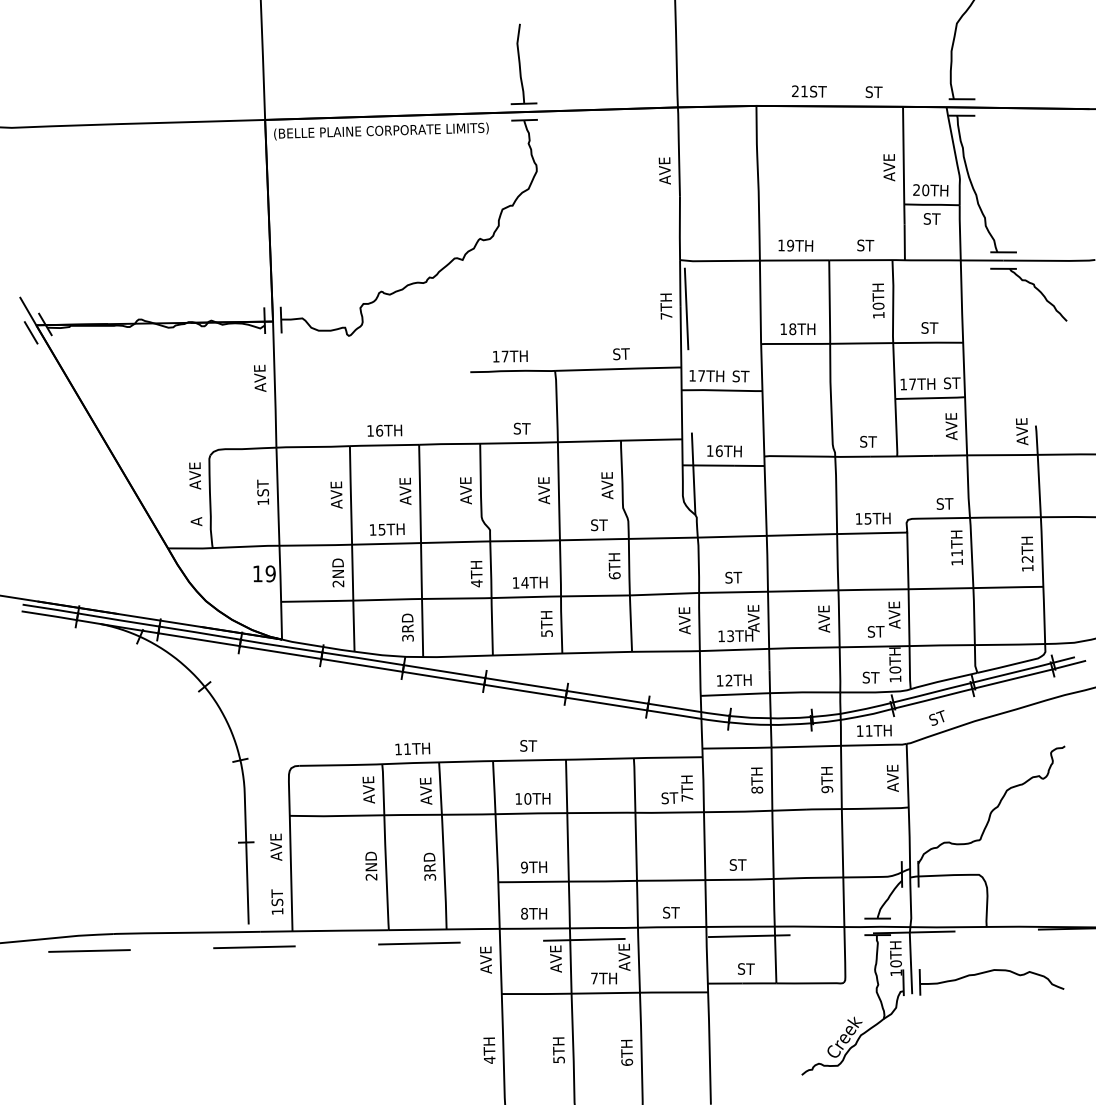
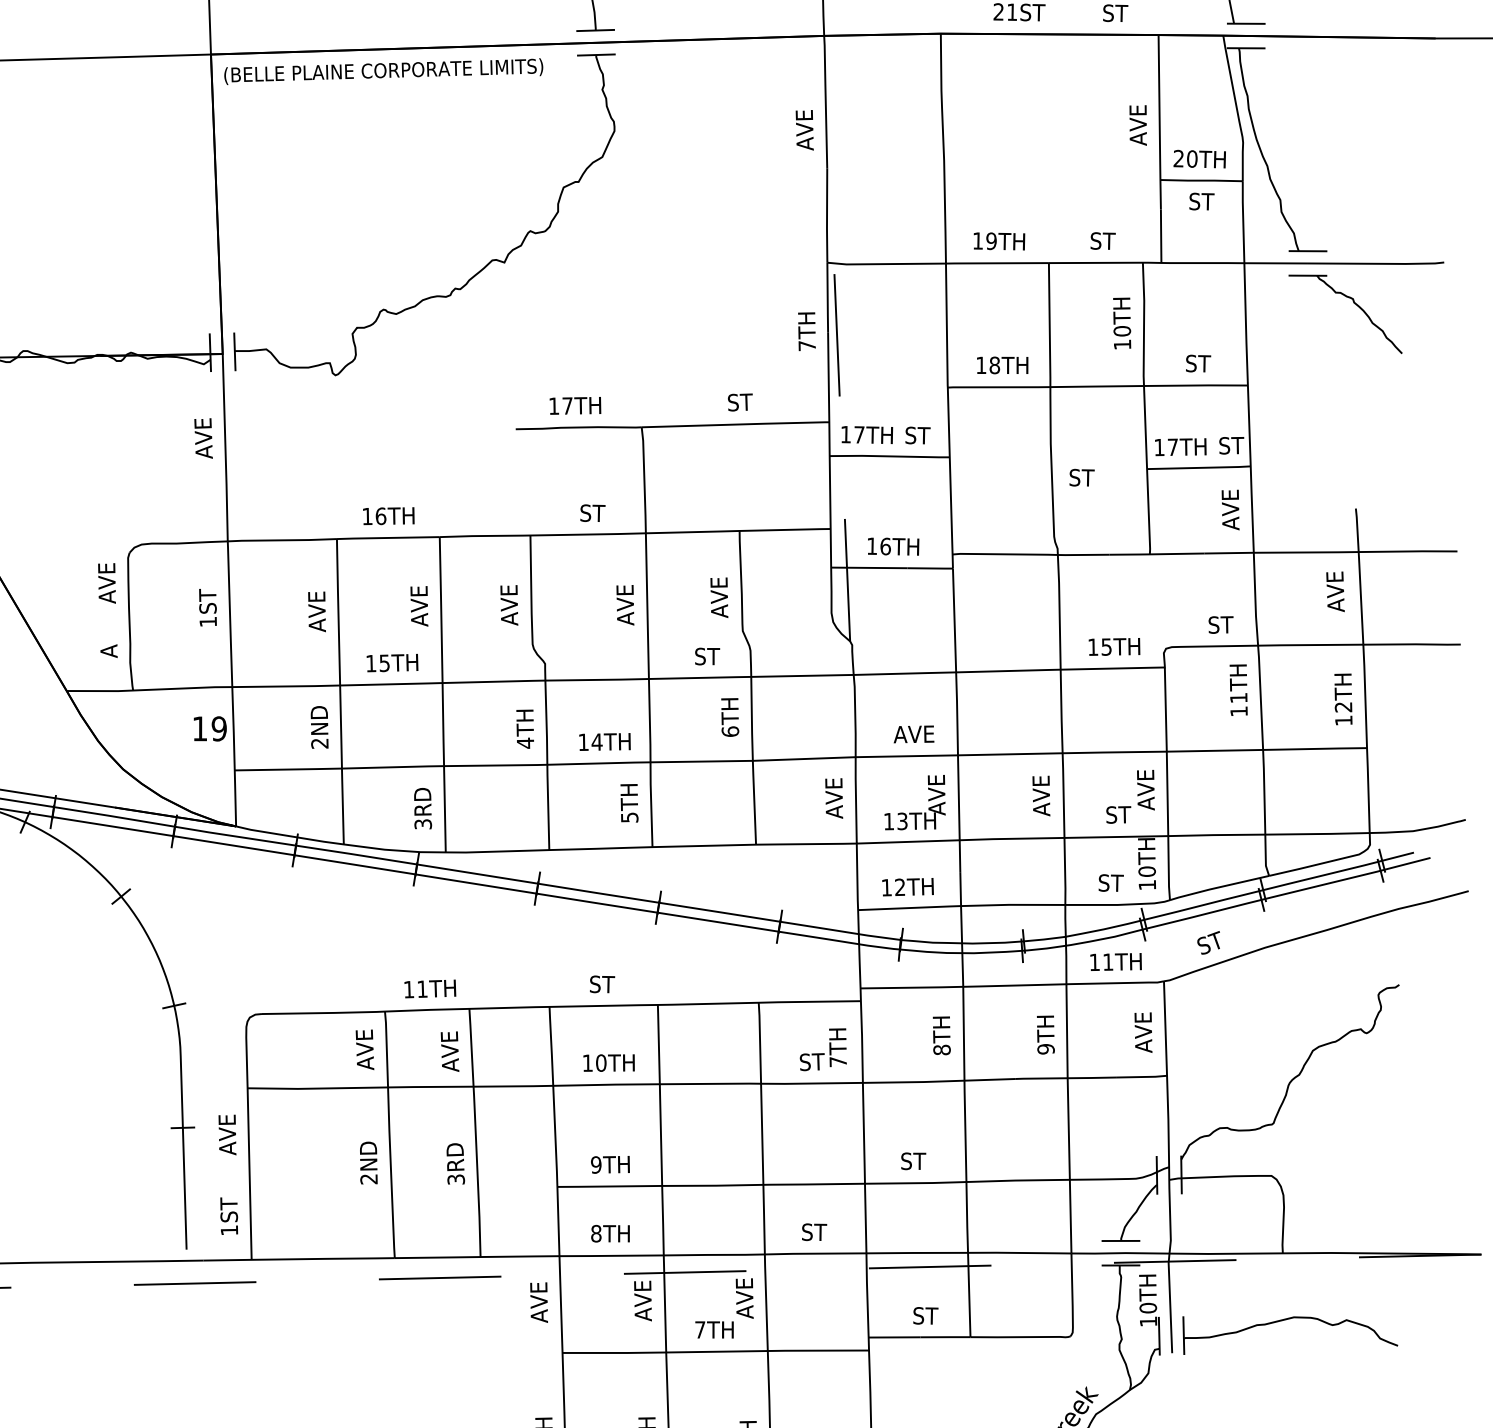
text: (1022, 431) -> (1336, 591), moved
text: (868, 441) -> (1082, 477), moved
text: (738, 577) -> (914, 734), ST -> AVE

